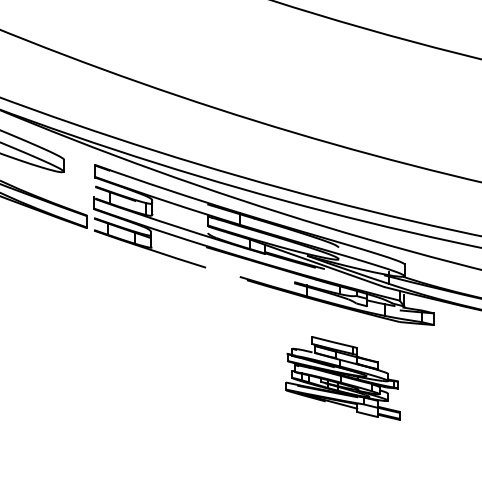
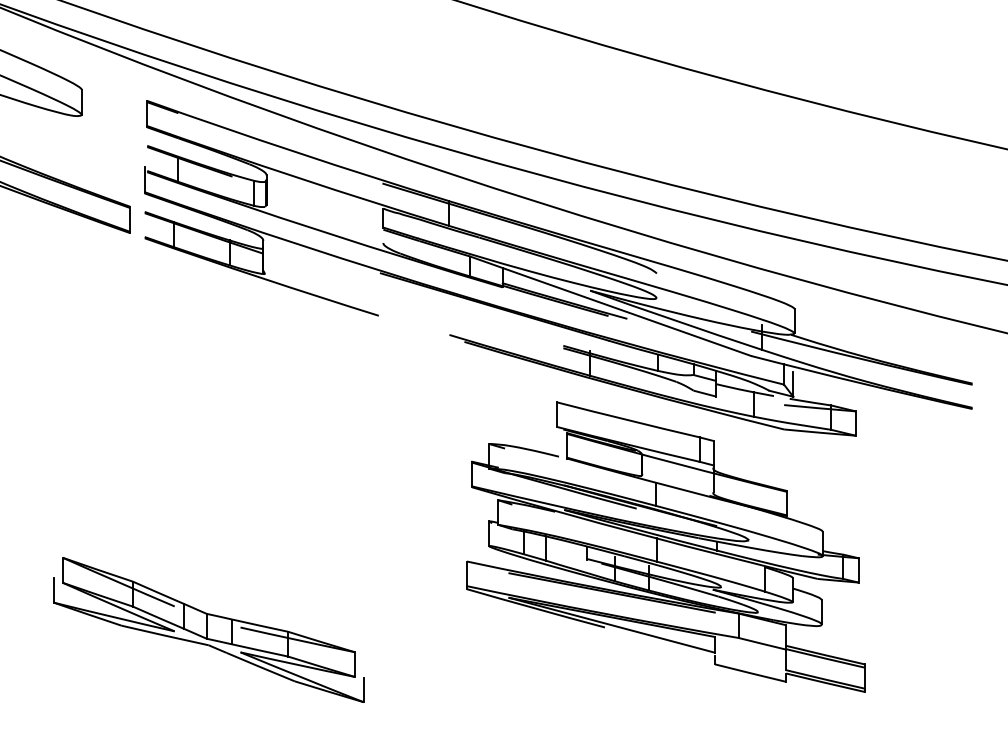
part: (342, 378) -> (664, 547), size x1.67
part: (124, 417) -> (208, 629), added

